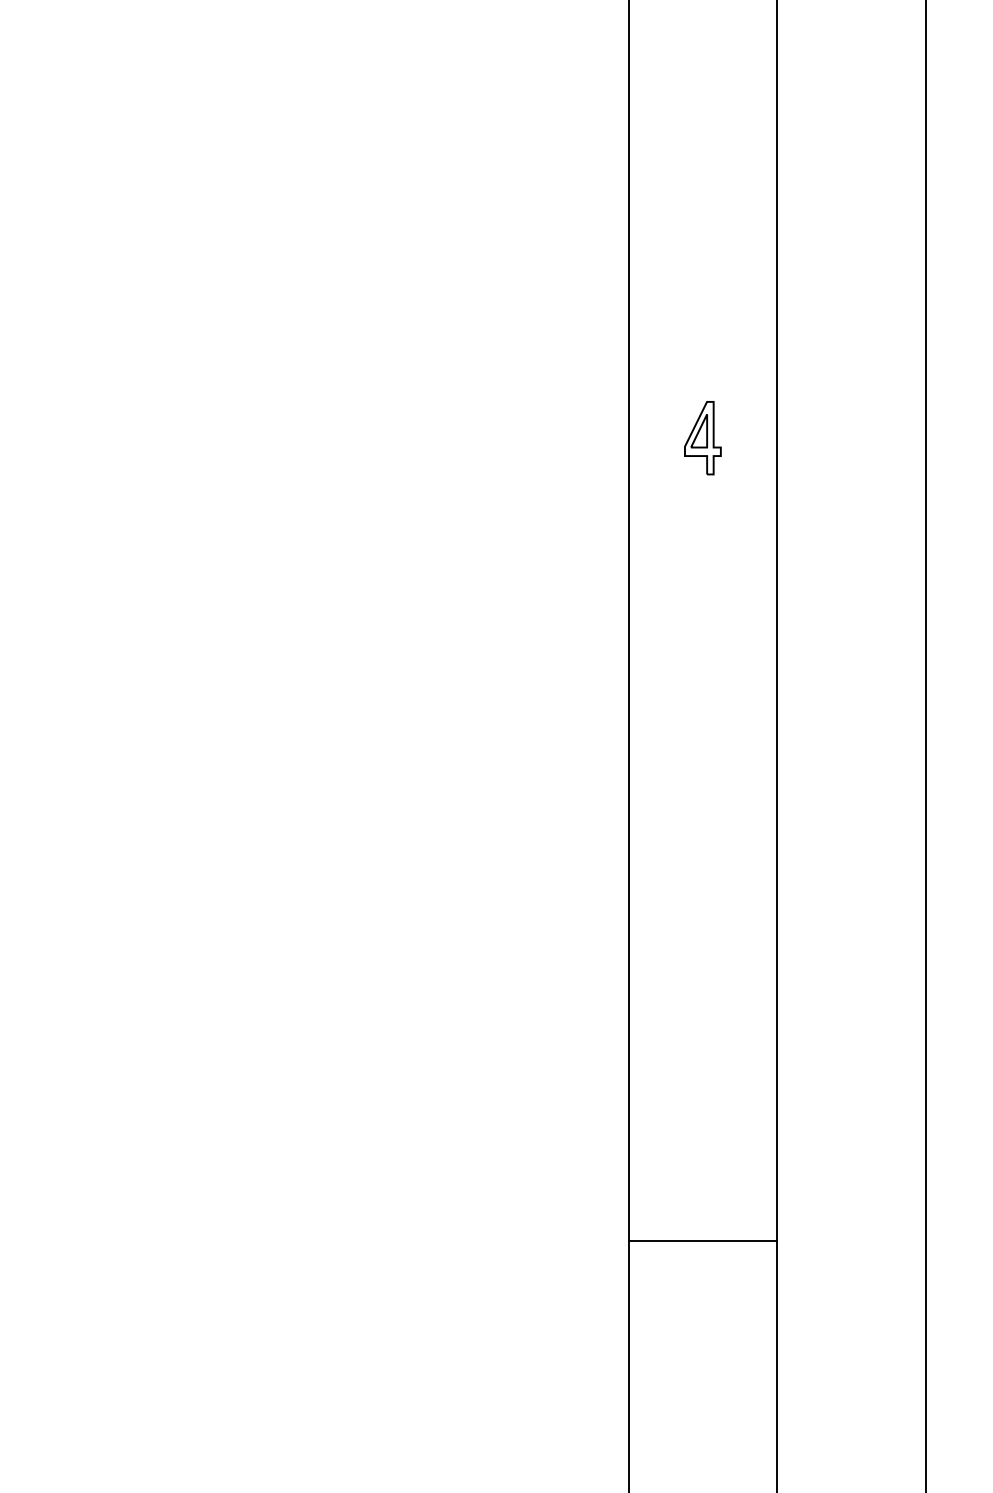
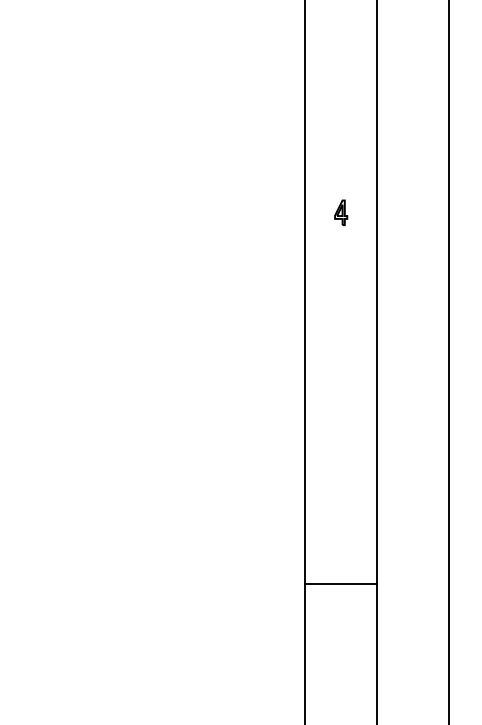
part: (701, 437) -> (340, 212), size x0.7
line: (703, 1240) -> (341, 583), moved

